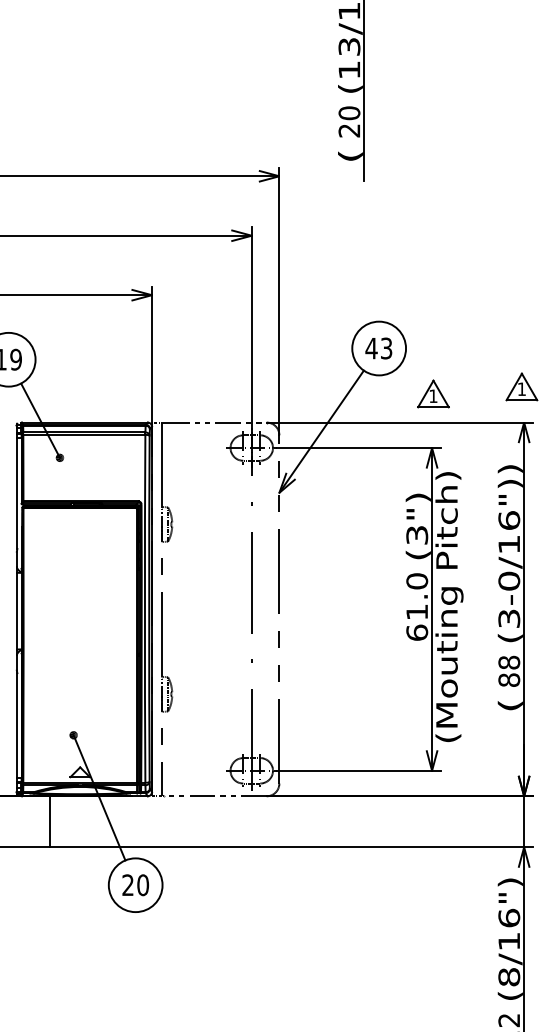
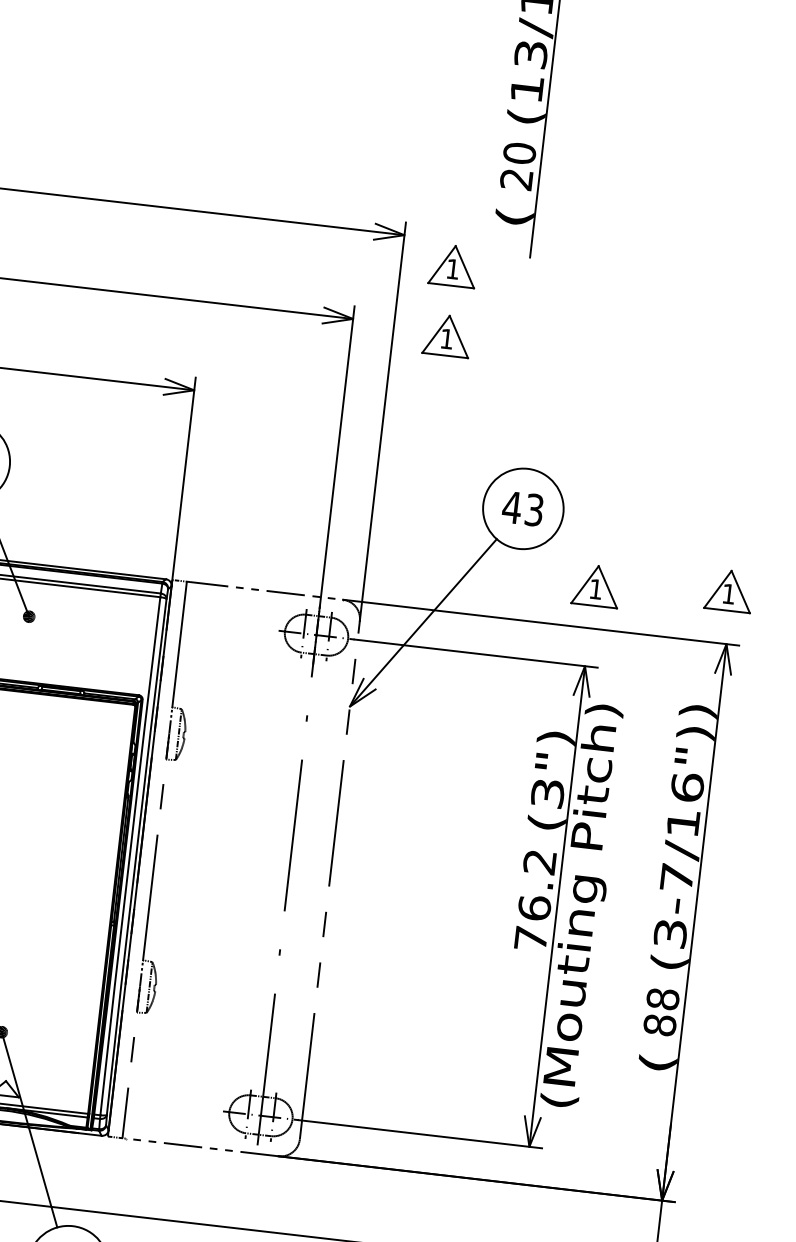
part: (313, 192) -> (452, 265), added
part: (315, 239) -> (447, 335), added
text: (509, 580) -> (677, 876), (3-0/16")) -> (3-7/16"))
text: (417, 606) -> (536, 899), 61.0 -> 76.2

